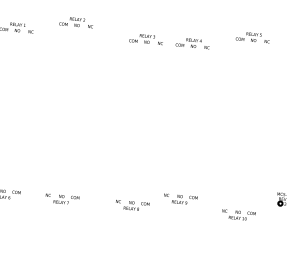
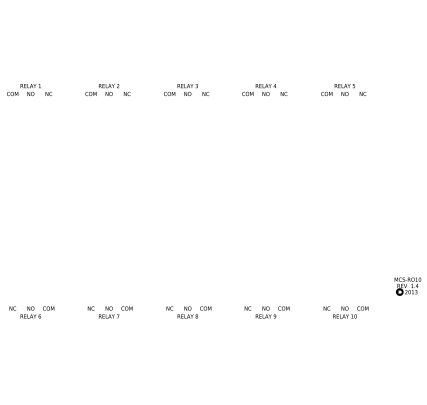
text: (76, 22) -> (107, 90), moved
text: (252, 36) -> (343, 89), moved
text: (146, 38) -> (186, 89), moved
text: (180, 199) -> (266, 312), moved
text: (132, 205) -> (188, 312), moved

